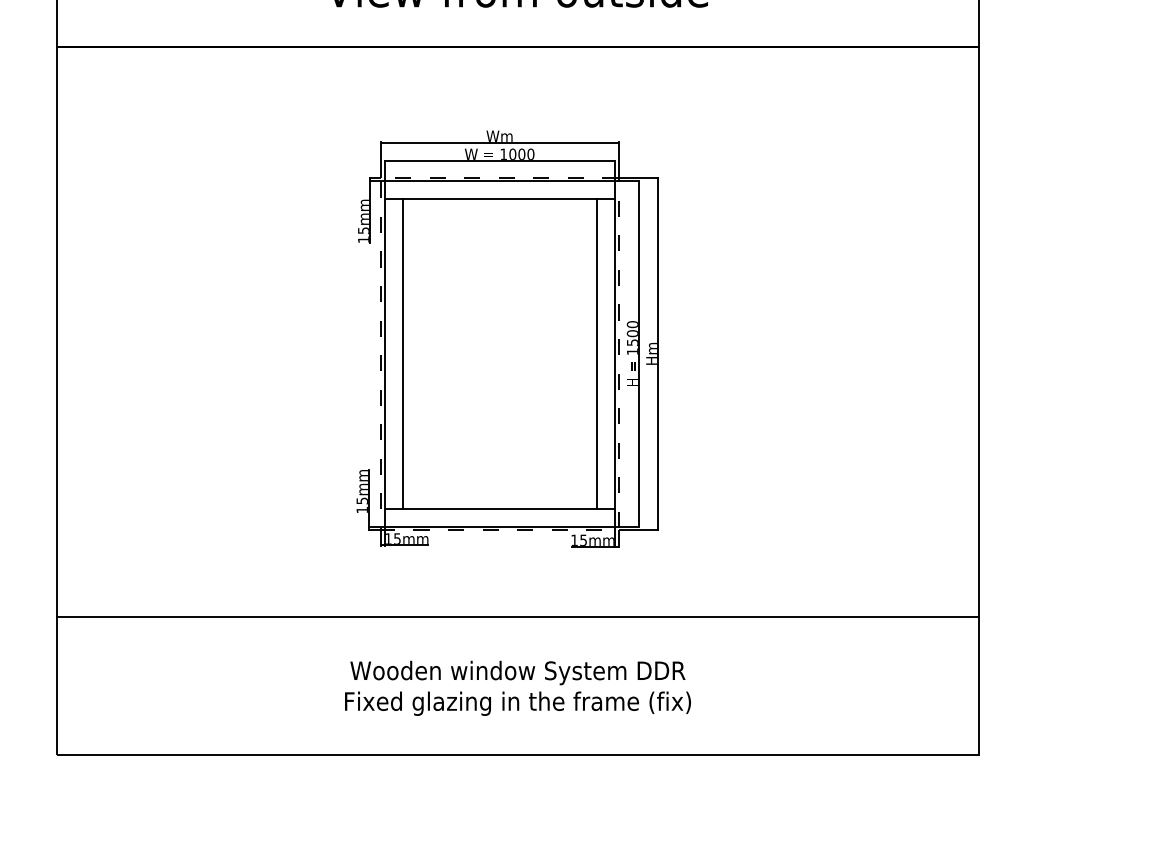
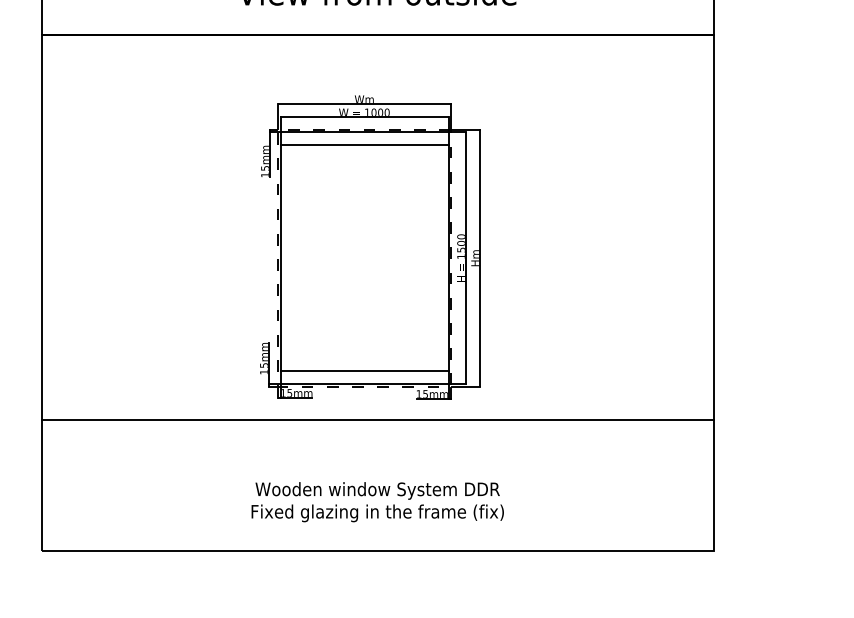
line: (402, 353) -> (293, 257), removed
line: (597, 353) -> (435, 257), removed
line: (517, 617) -> (377, 420), moved

